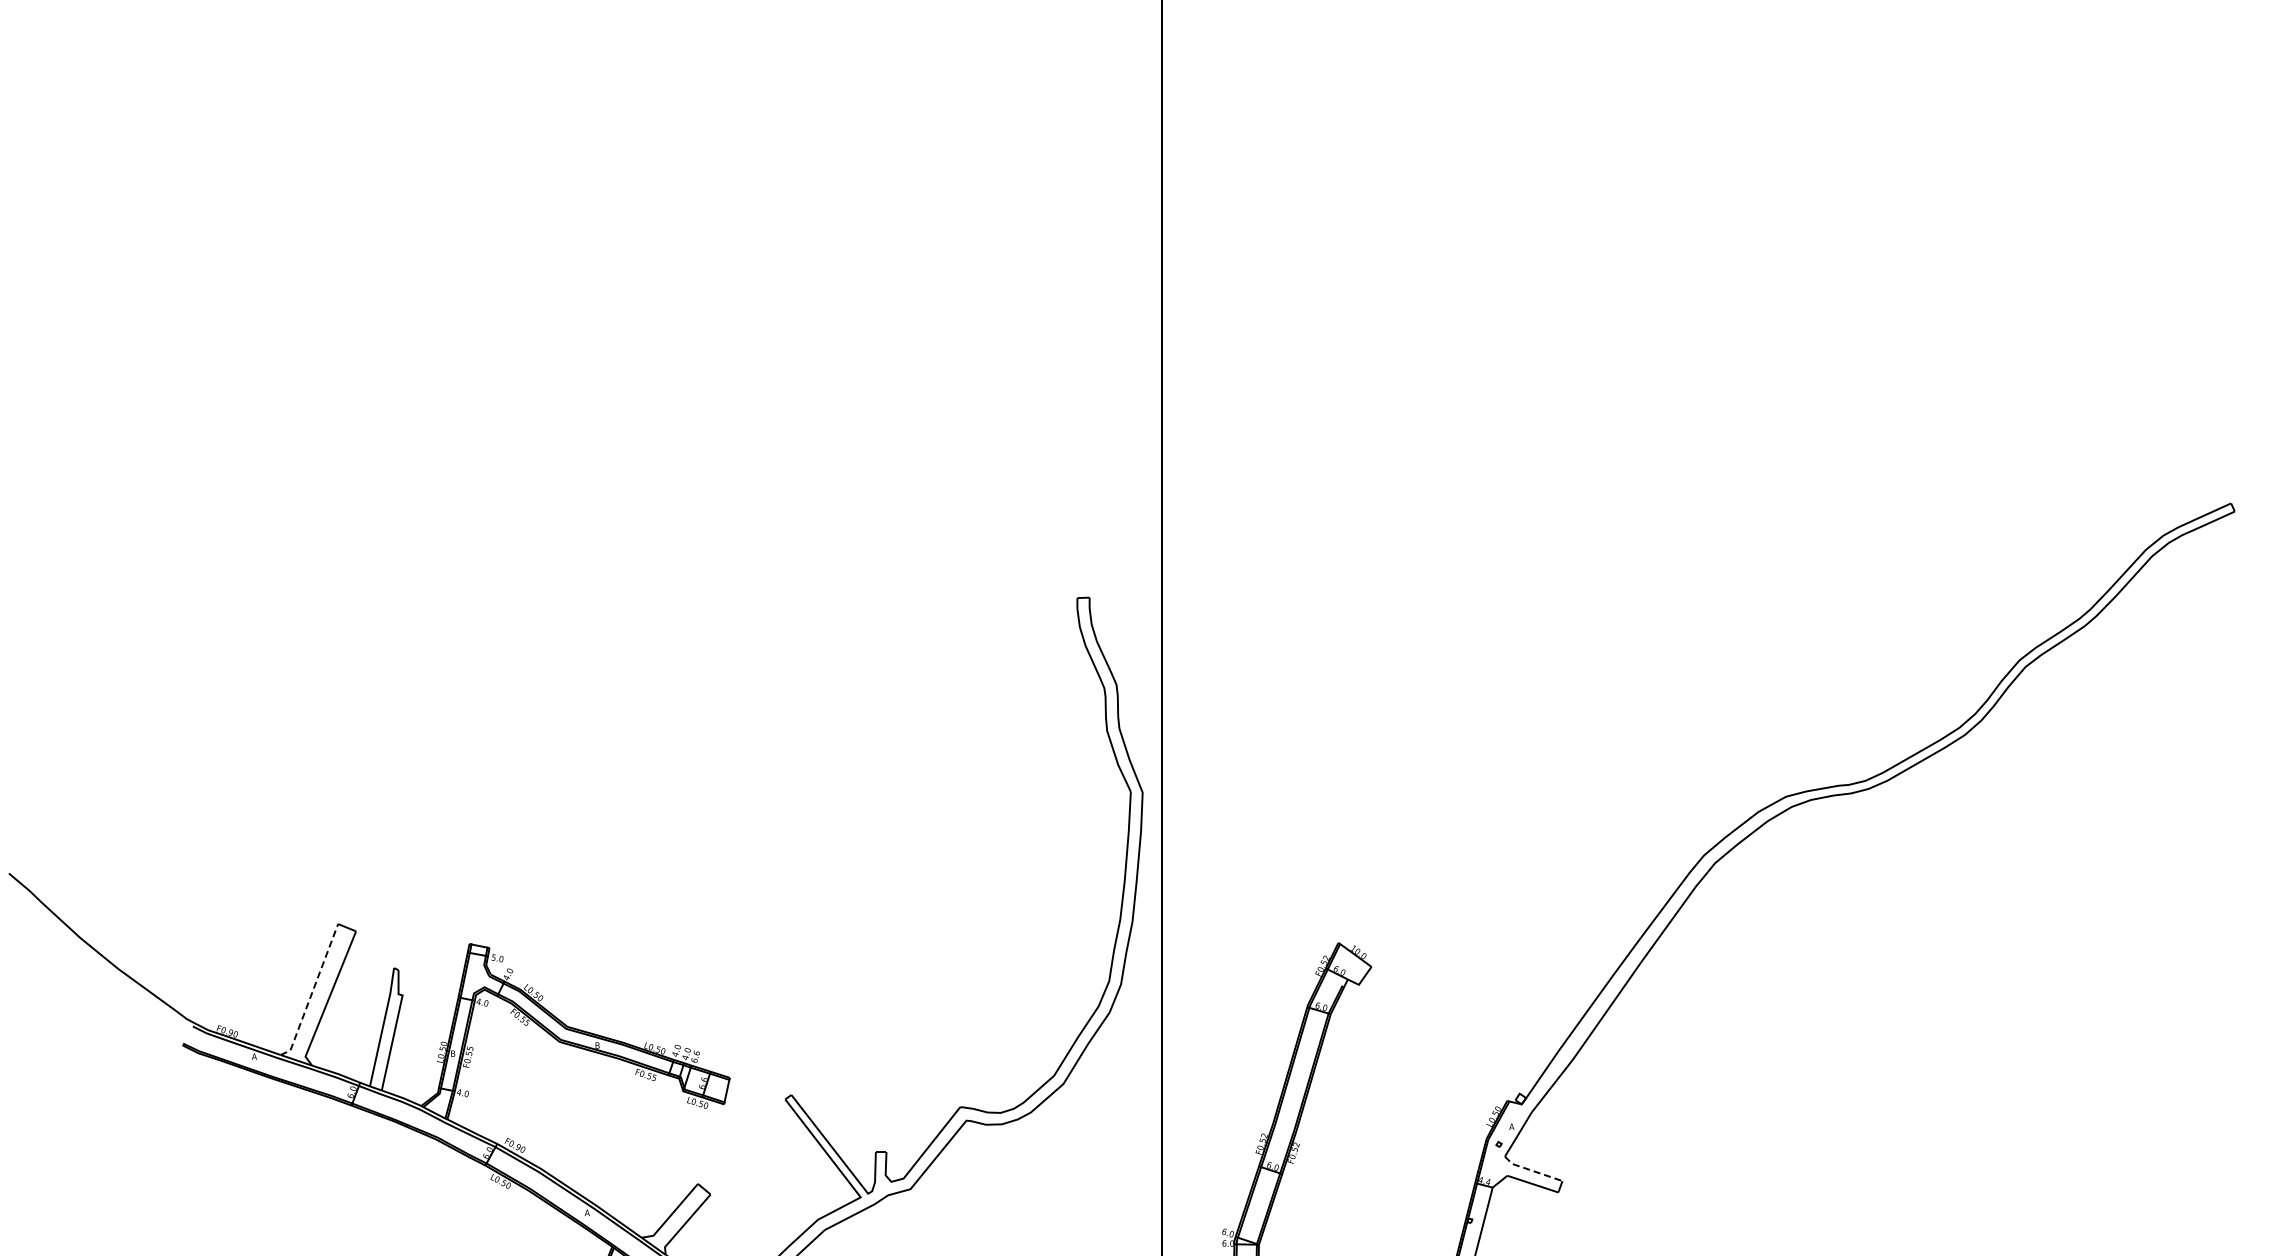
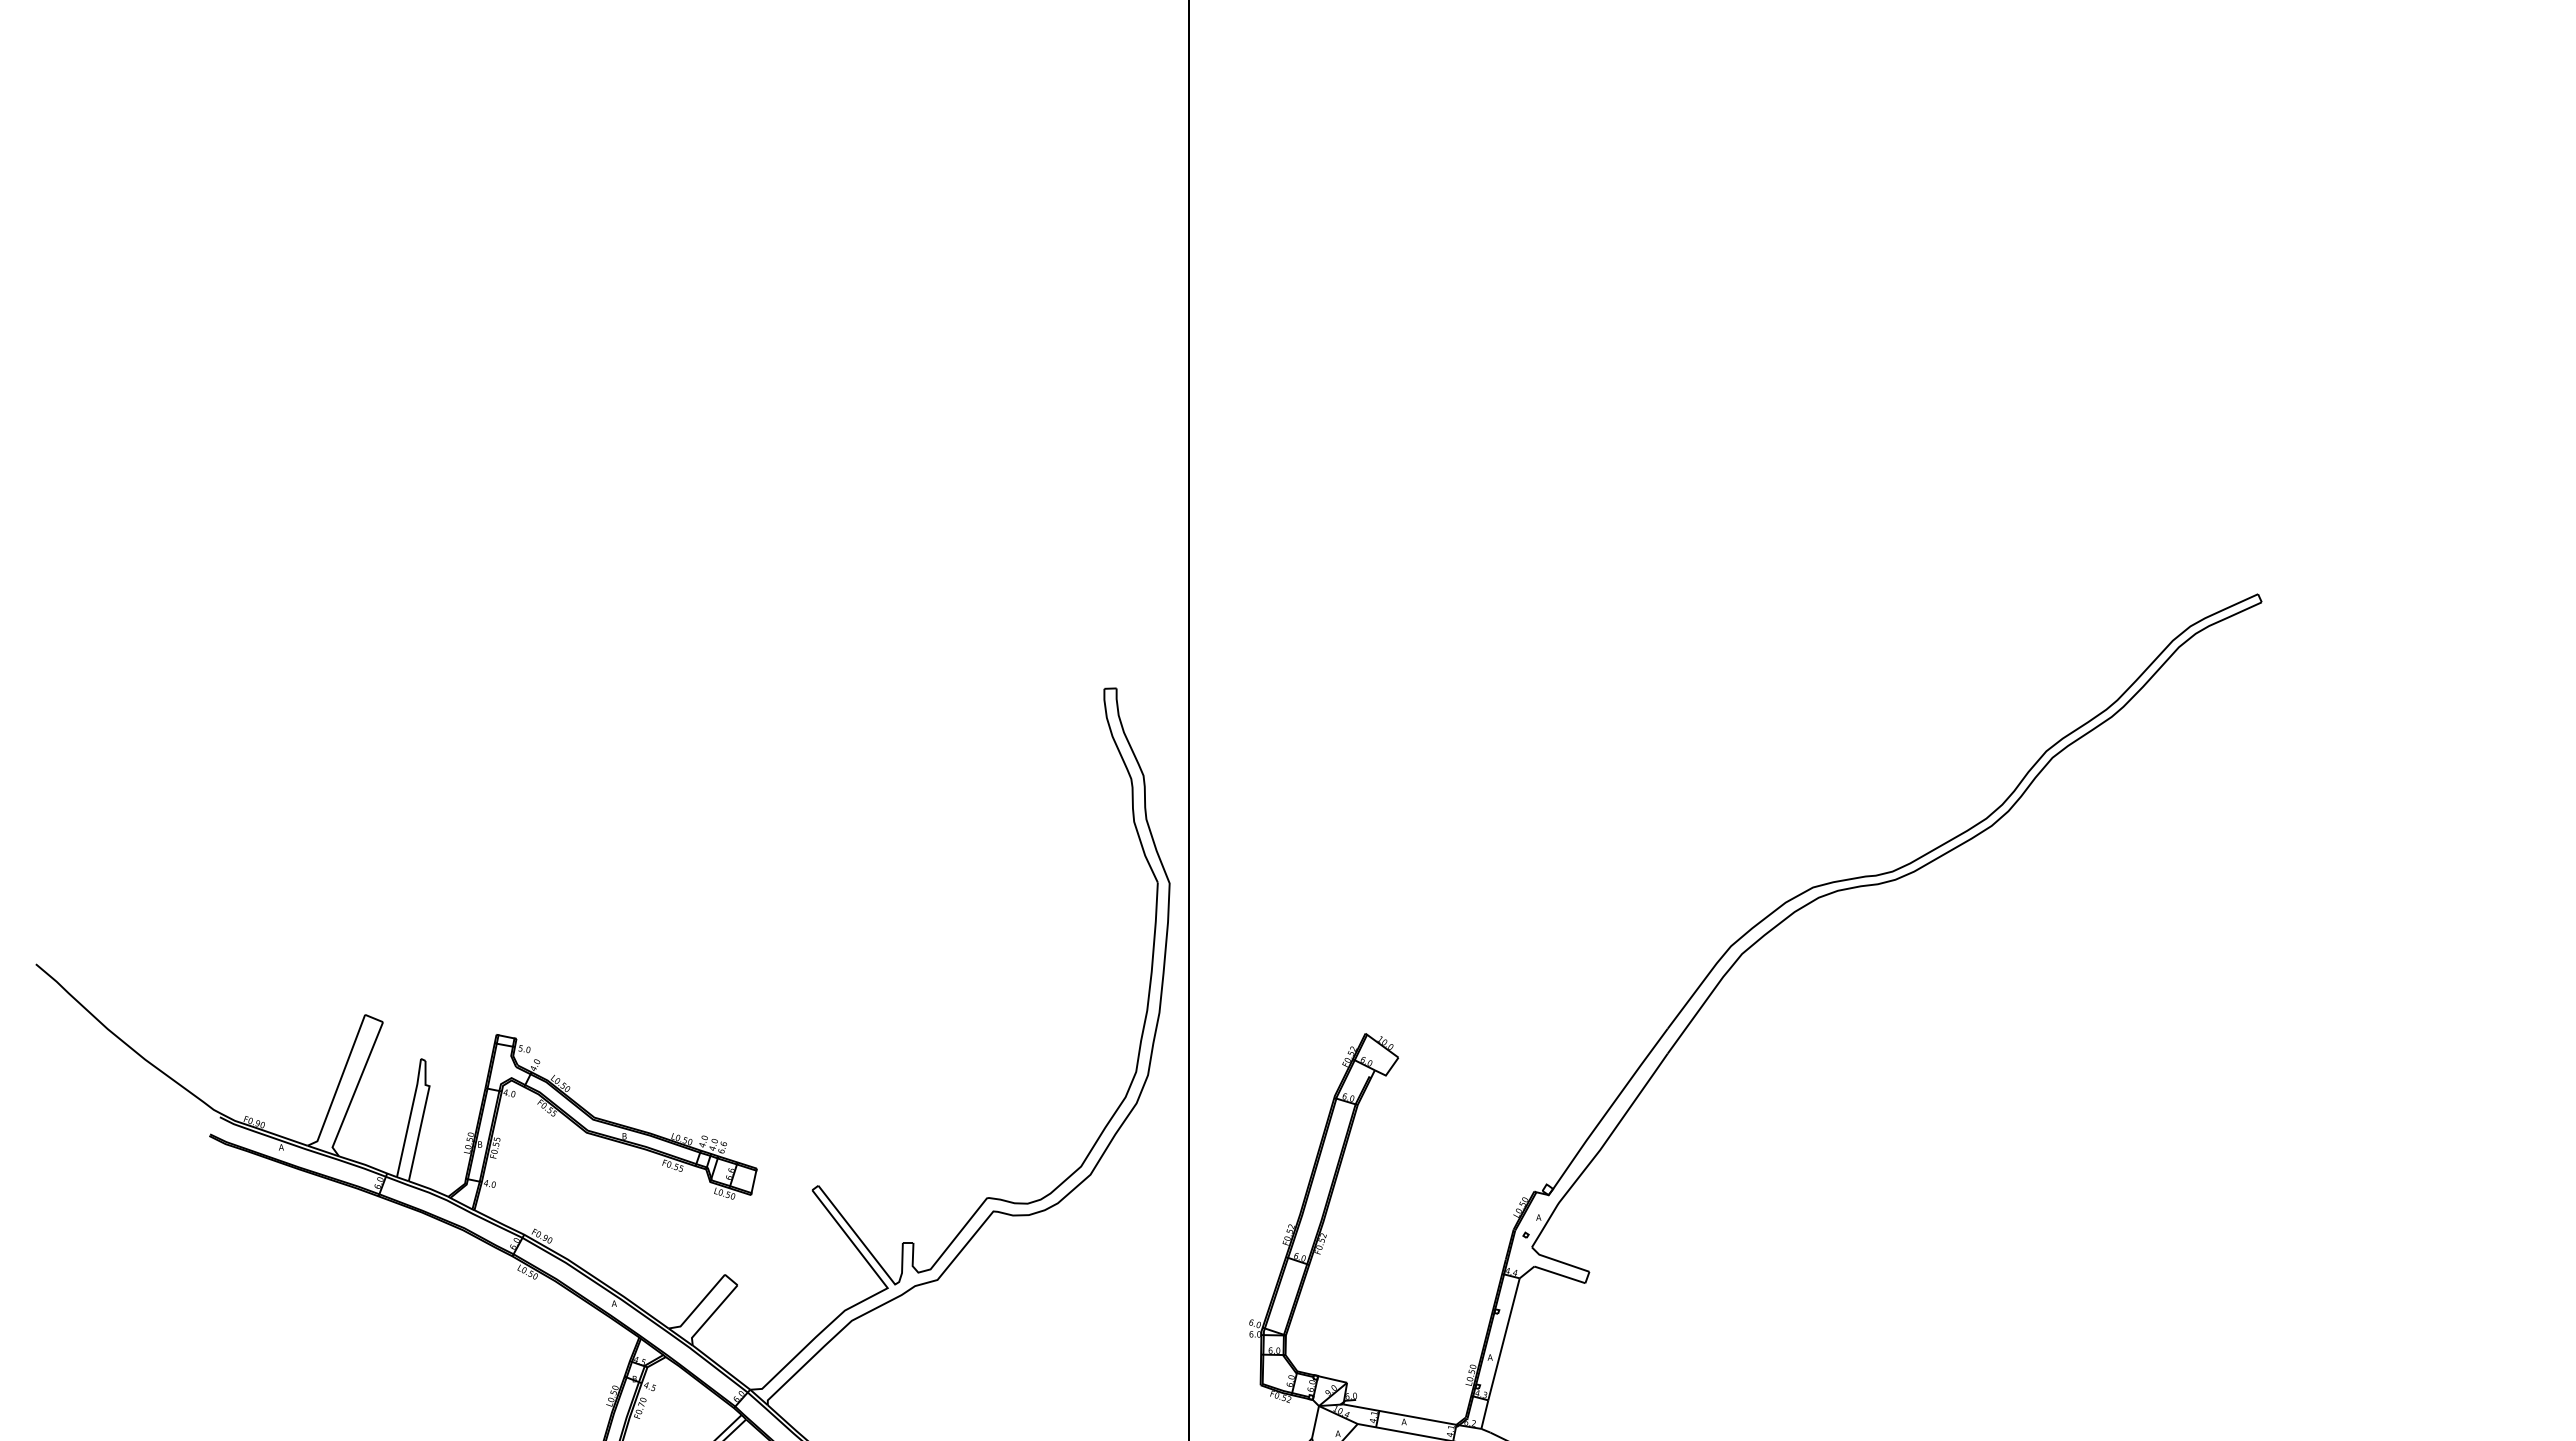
line: (312, 992) -> (339, 1083), dashed -> solid
line: (1531, 1170) -> (1558, 1261), dashed -> solid

